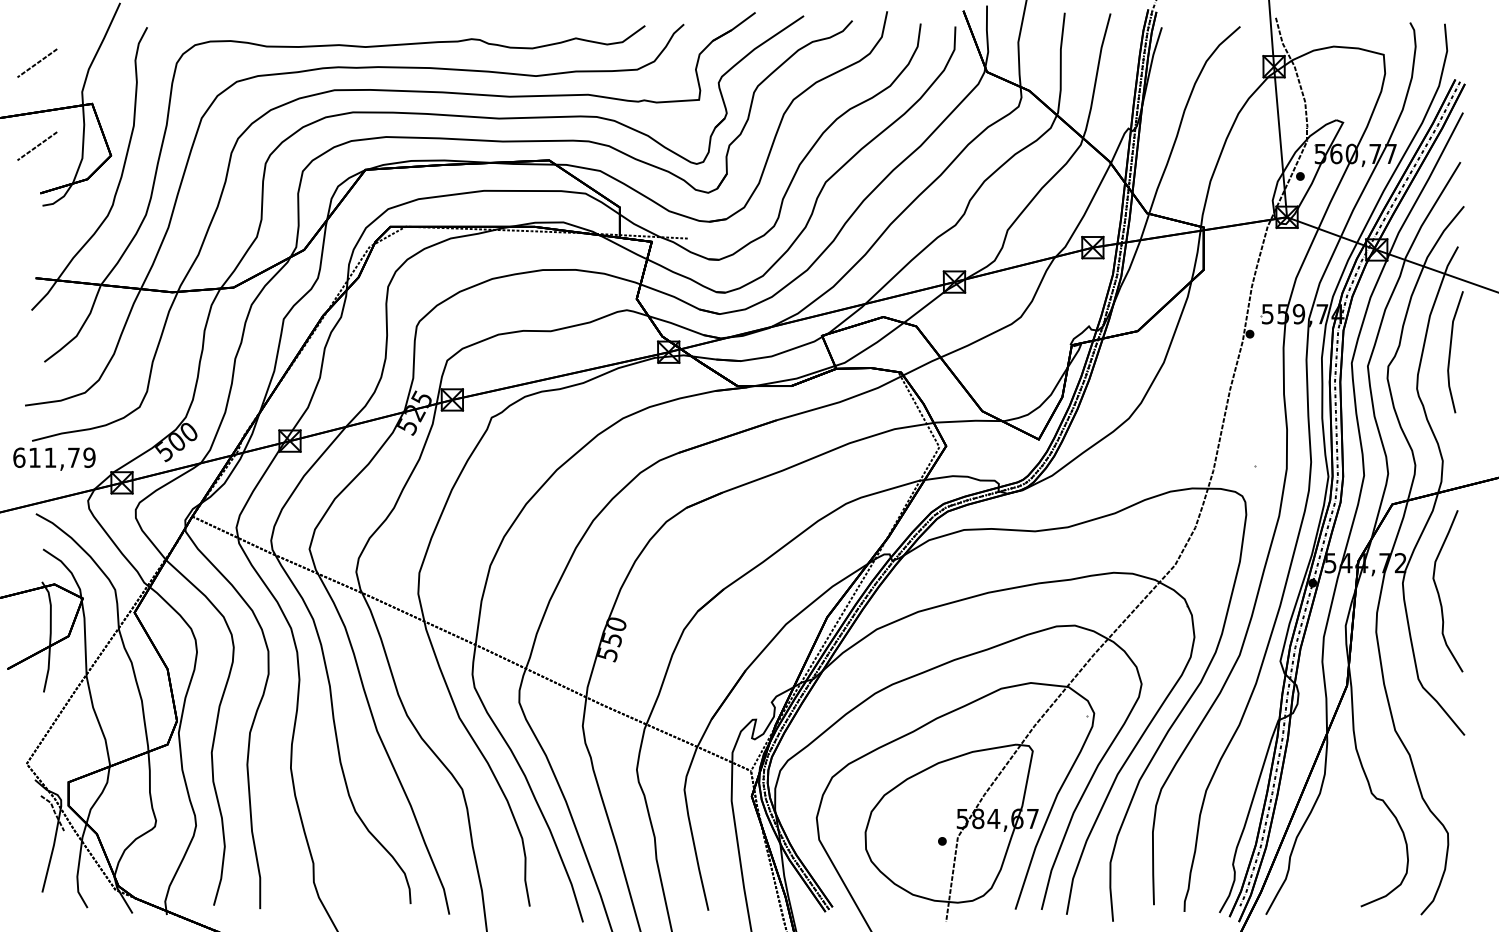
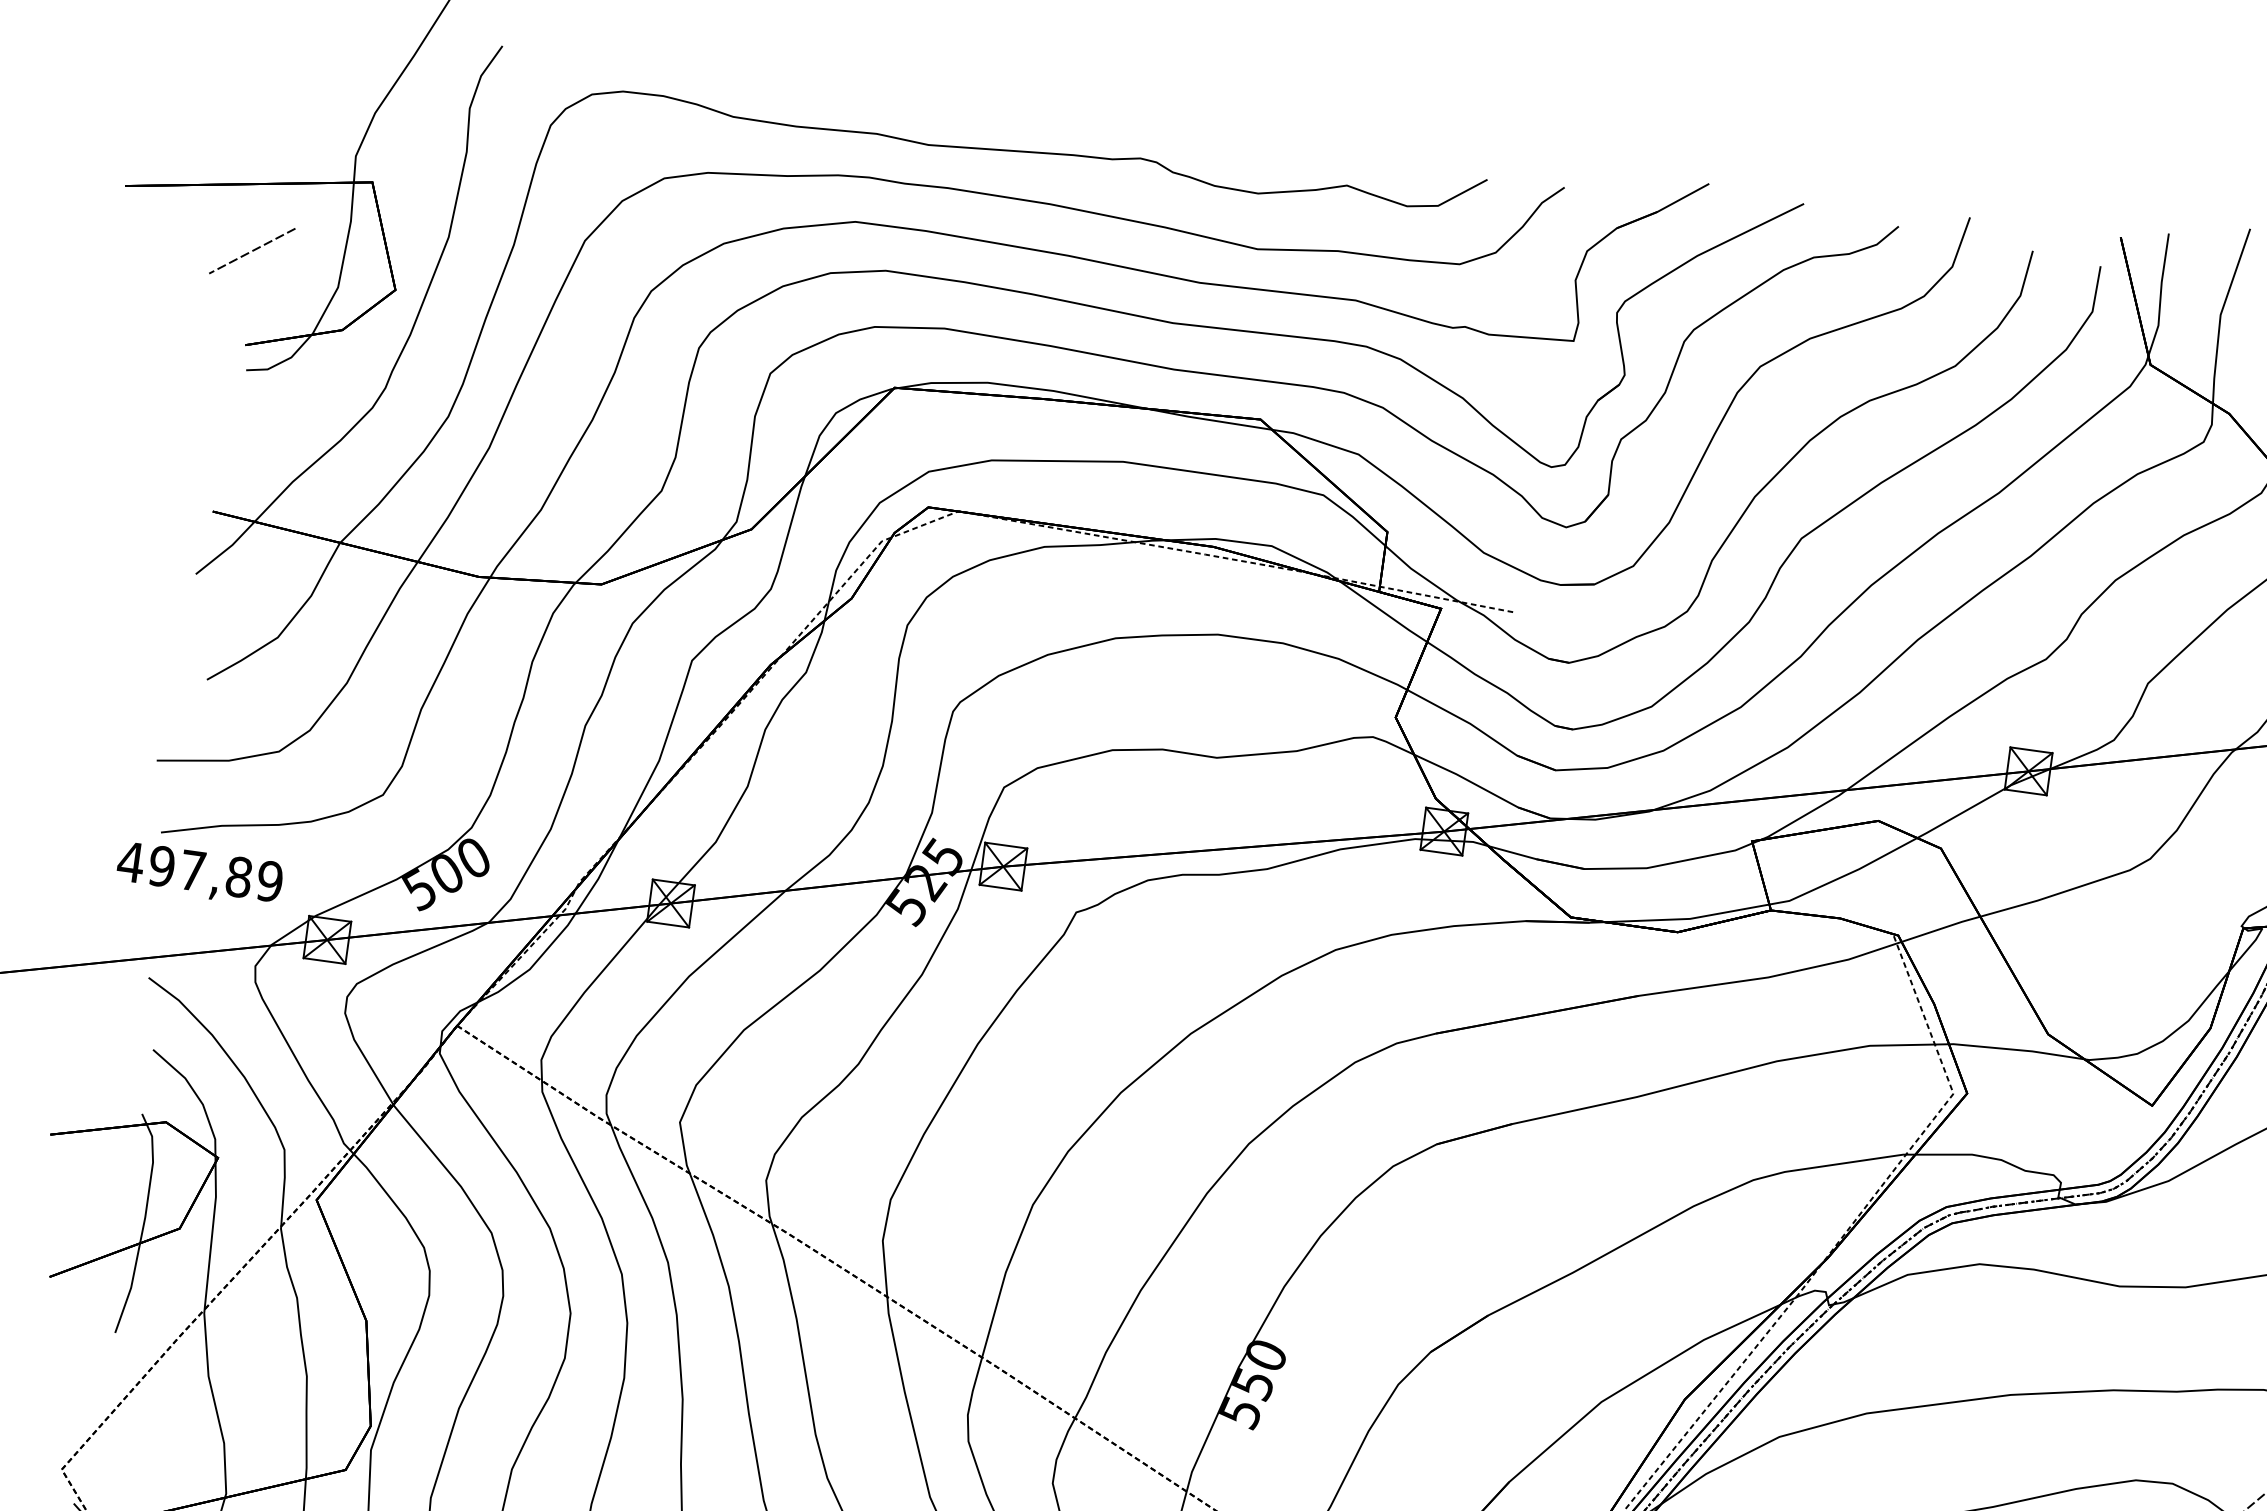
line: (37, 62) -> (275, 85), removed
text: (46, 457) -> (184, 869), 611,79 -> 497,89

